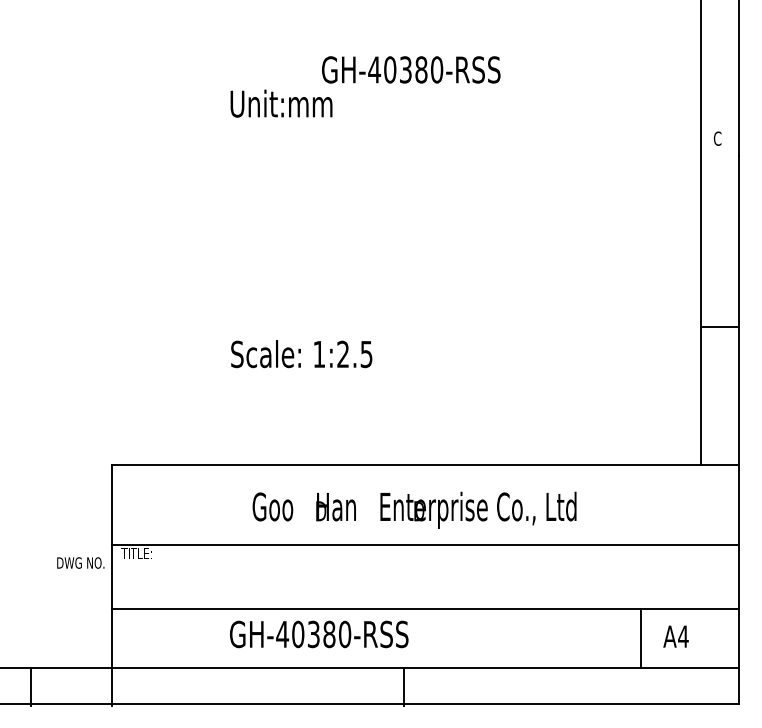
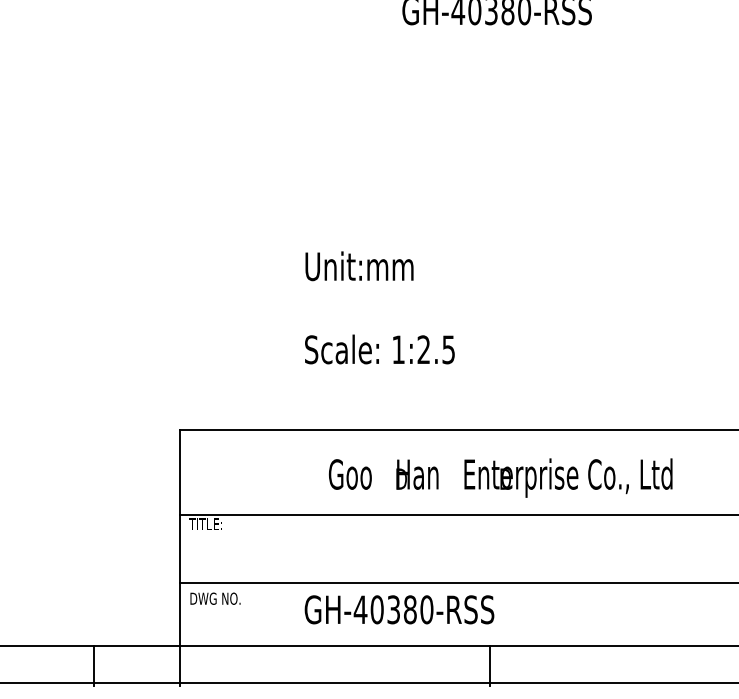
text: (281, 103) -> (359, 266), moved
text: (301, 354) -> (379, 349), moved
text: (80, 562) -> (215, 598), moved

